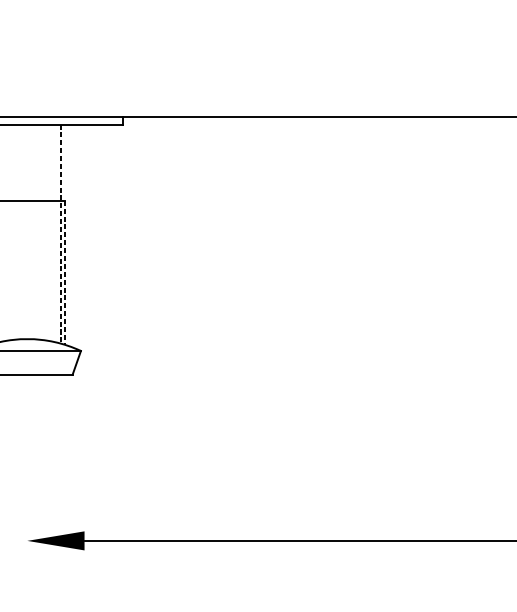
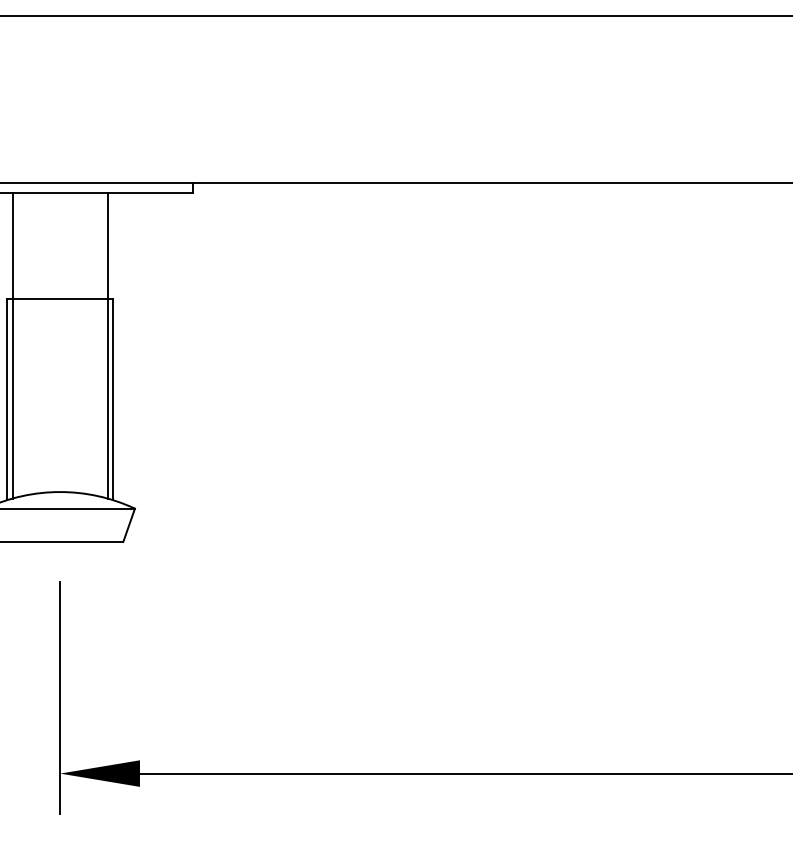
line: (61, 234) -> (107, 346), dashed -> solid
line: (65, 272) -> (113, 398), dashed -> solid
line: (27, 486) -> (60, 697), added

